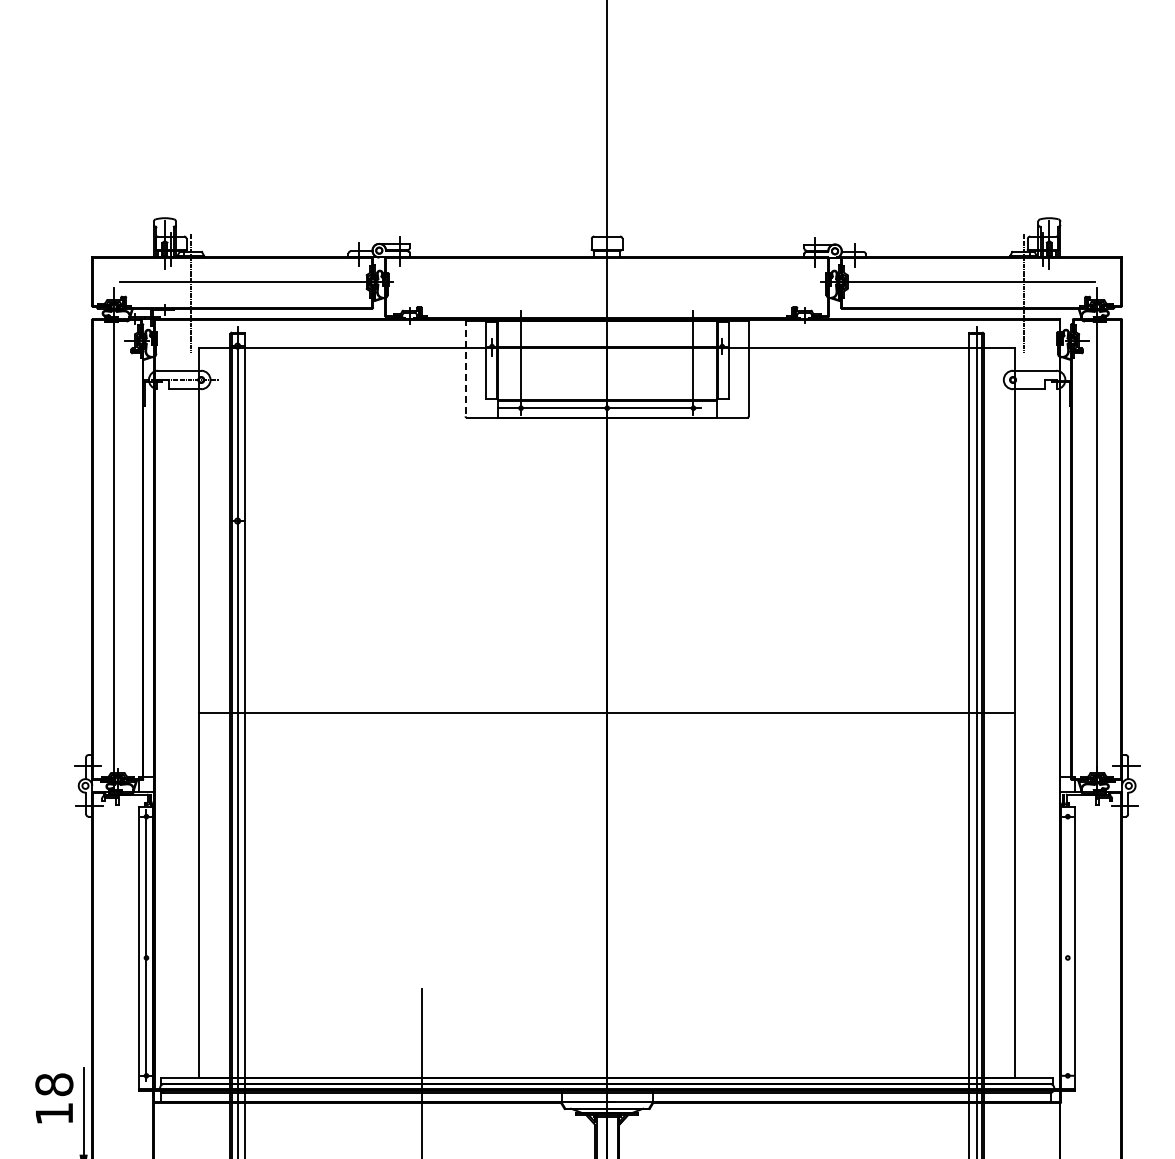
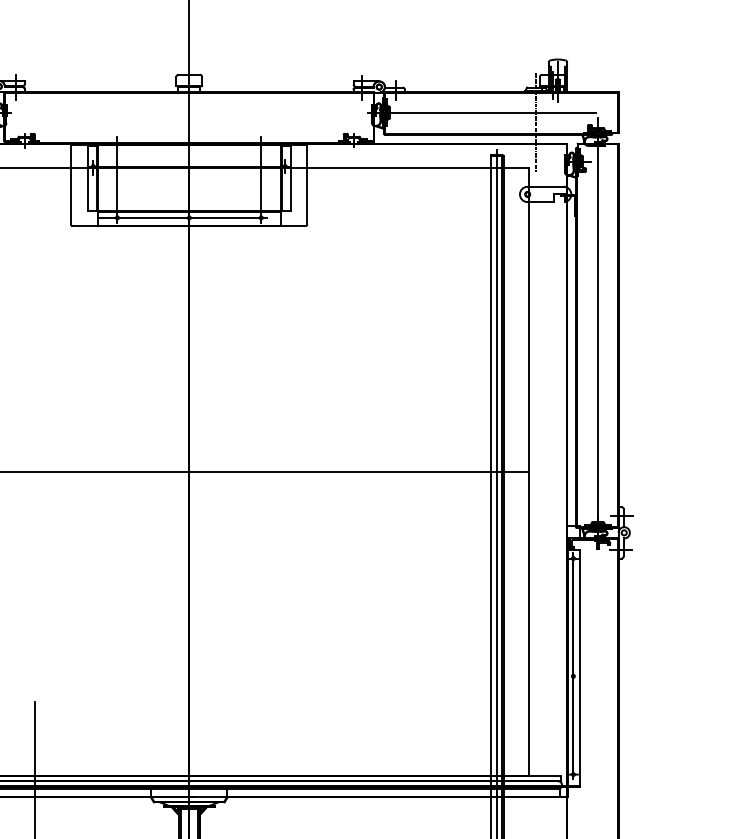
line: (465, 367) -> (71, 184), dashed -> solid
line: (1067, 945) -> (573, 665), added

